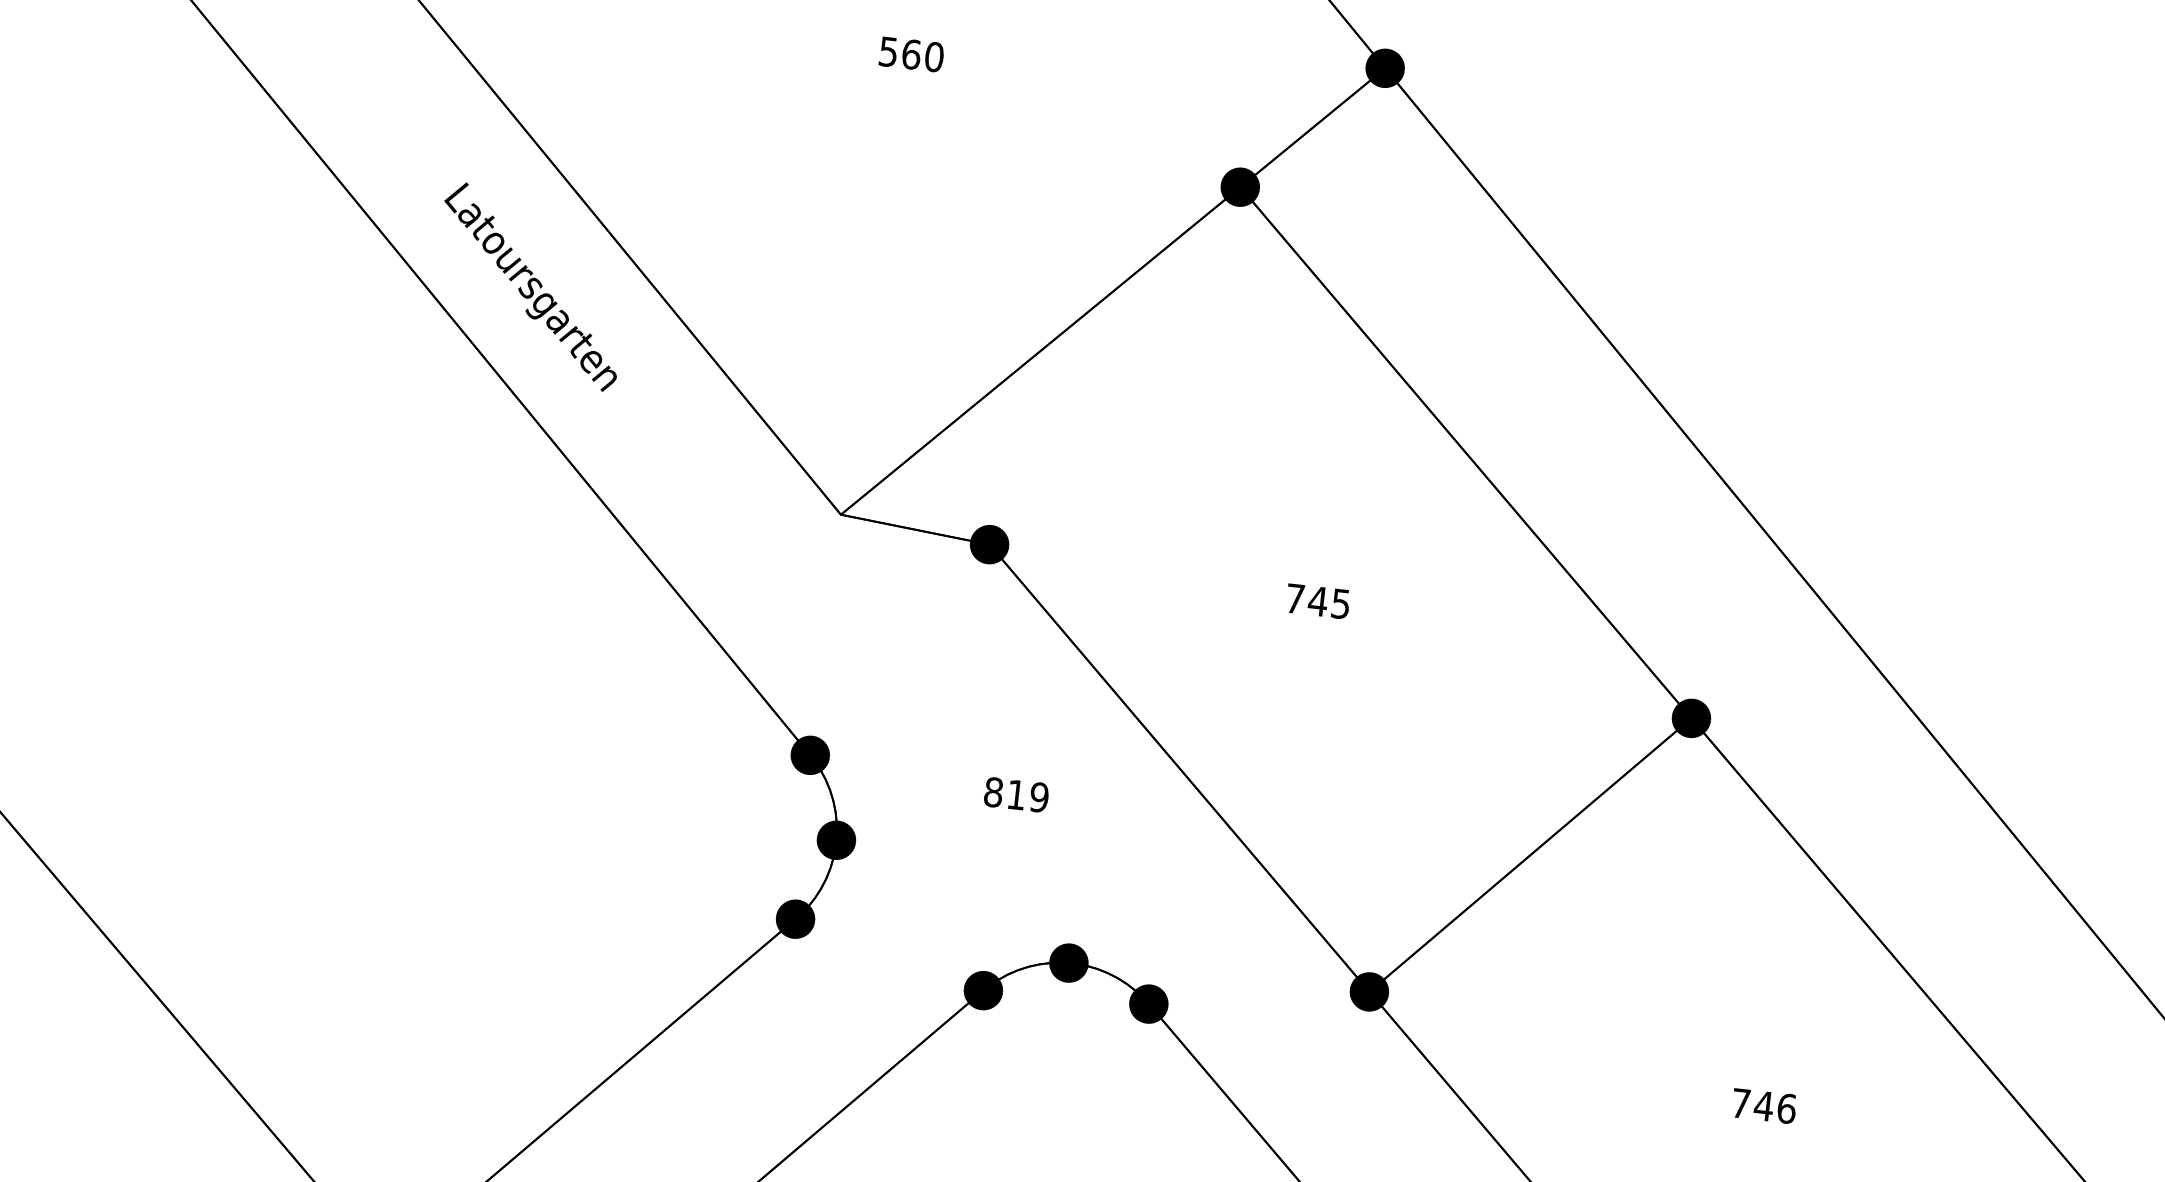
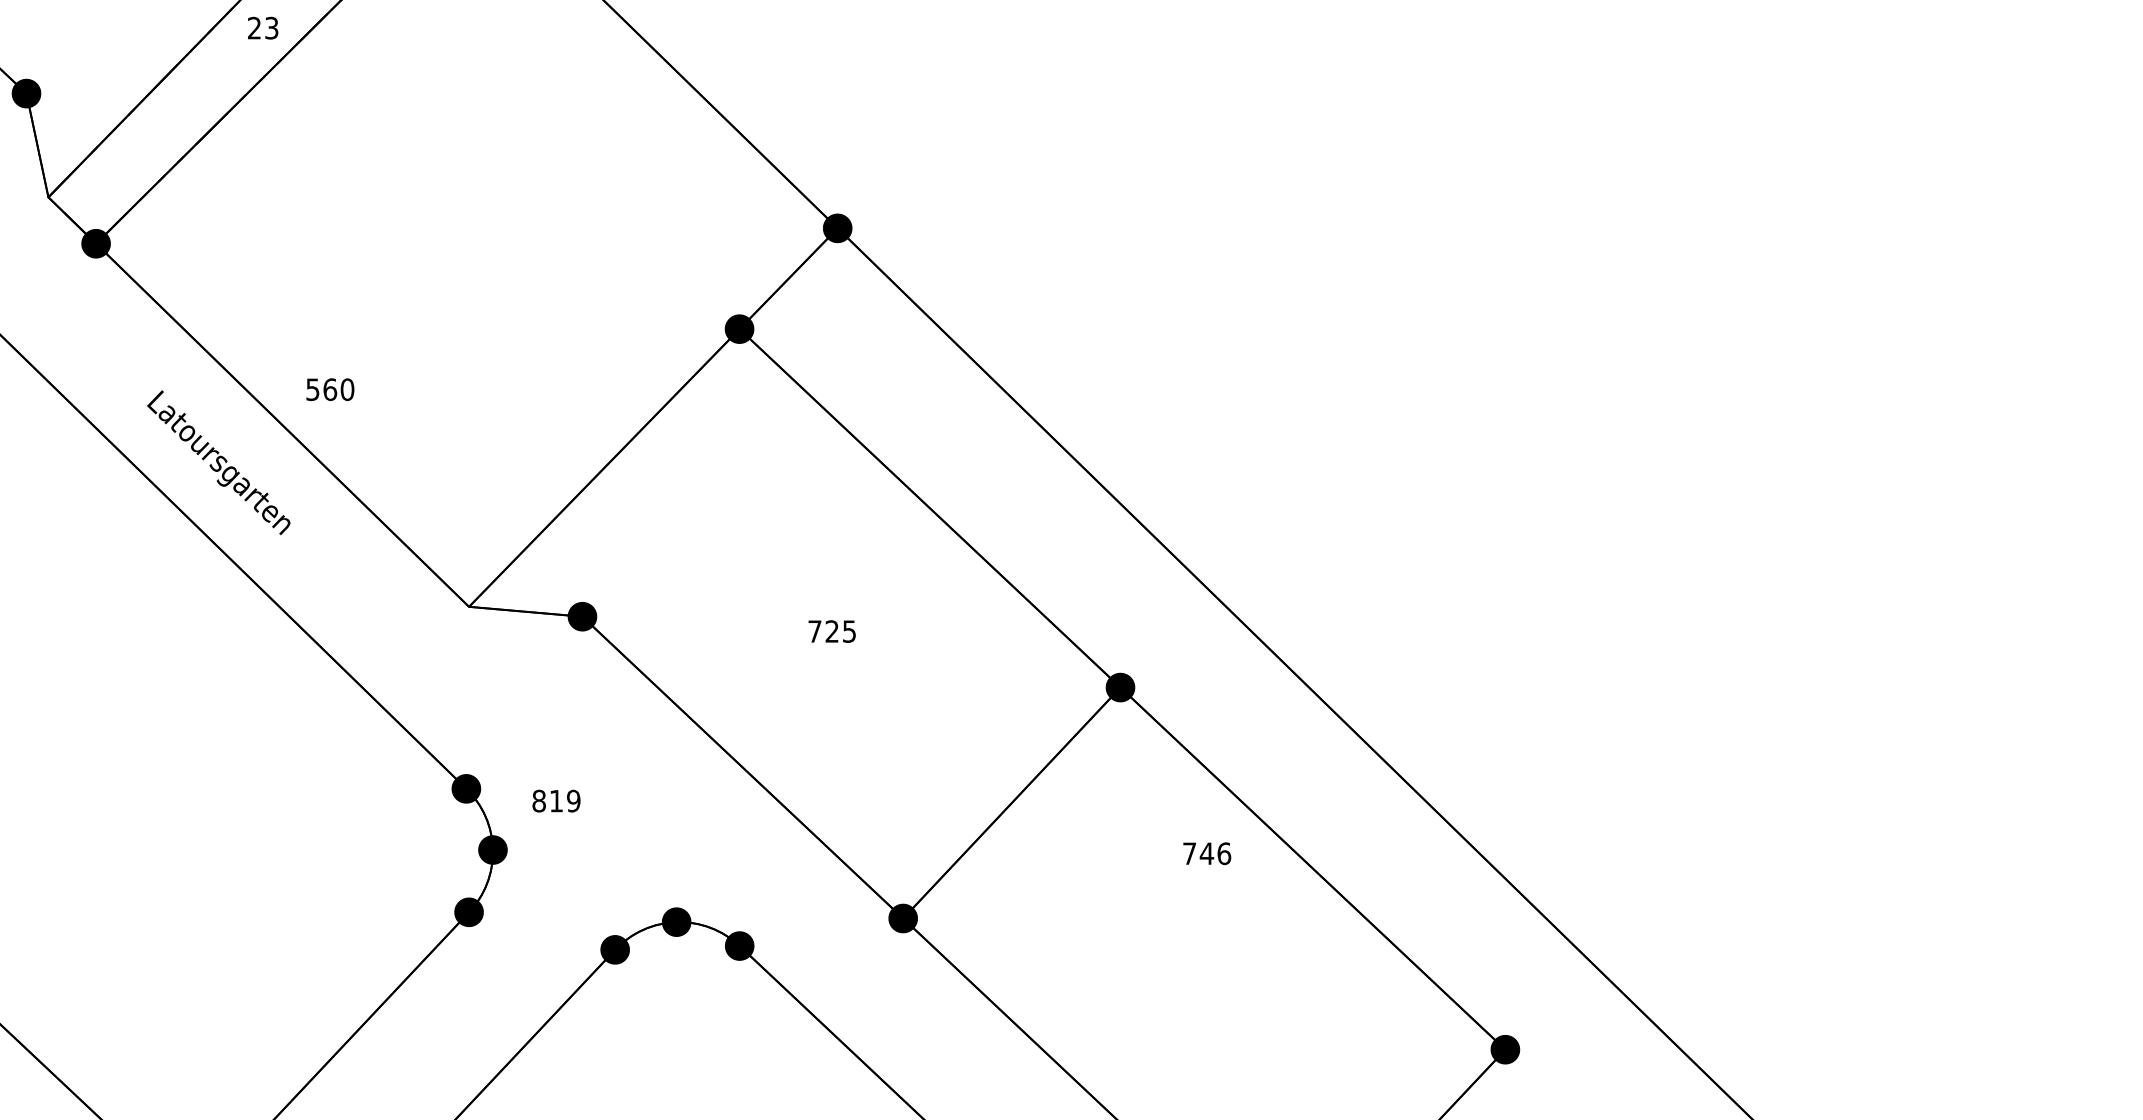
text: (911, 54) -> (330, 389), moved
text: (1318, 601) -> (832, 631), 745 -> 725
text: (1016, 794) -> (556, 800), moved
text: (1764, 1105) -> (1207, 853), moved

